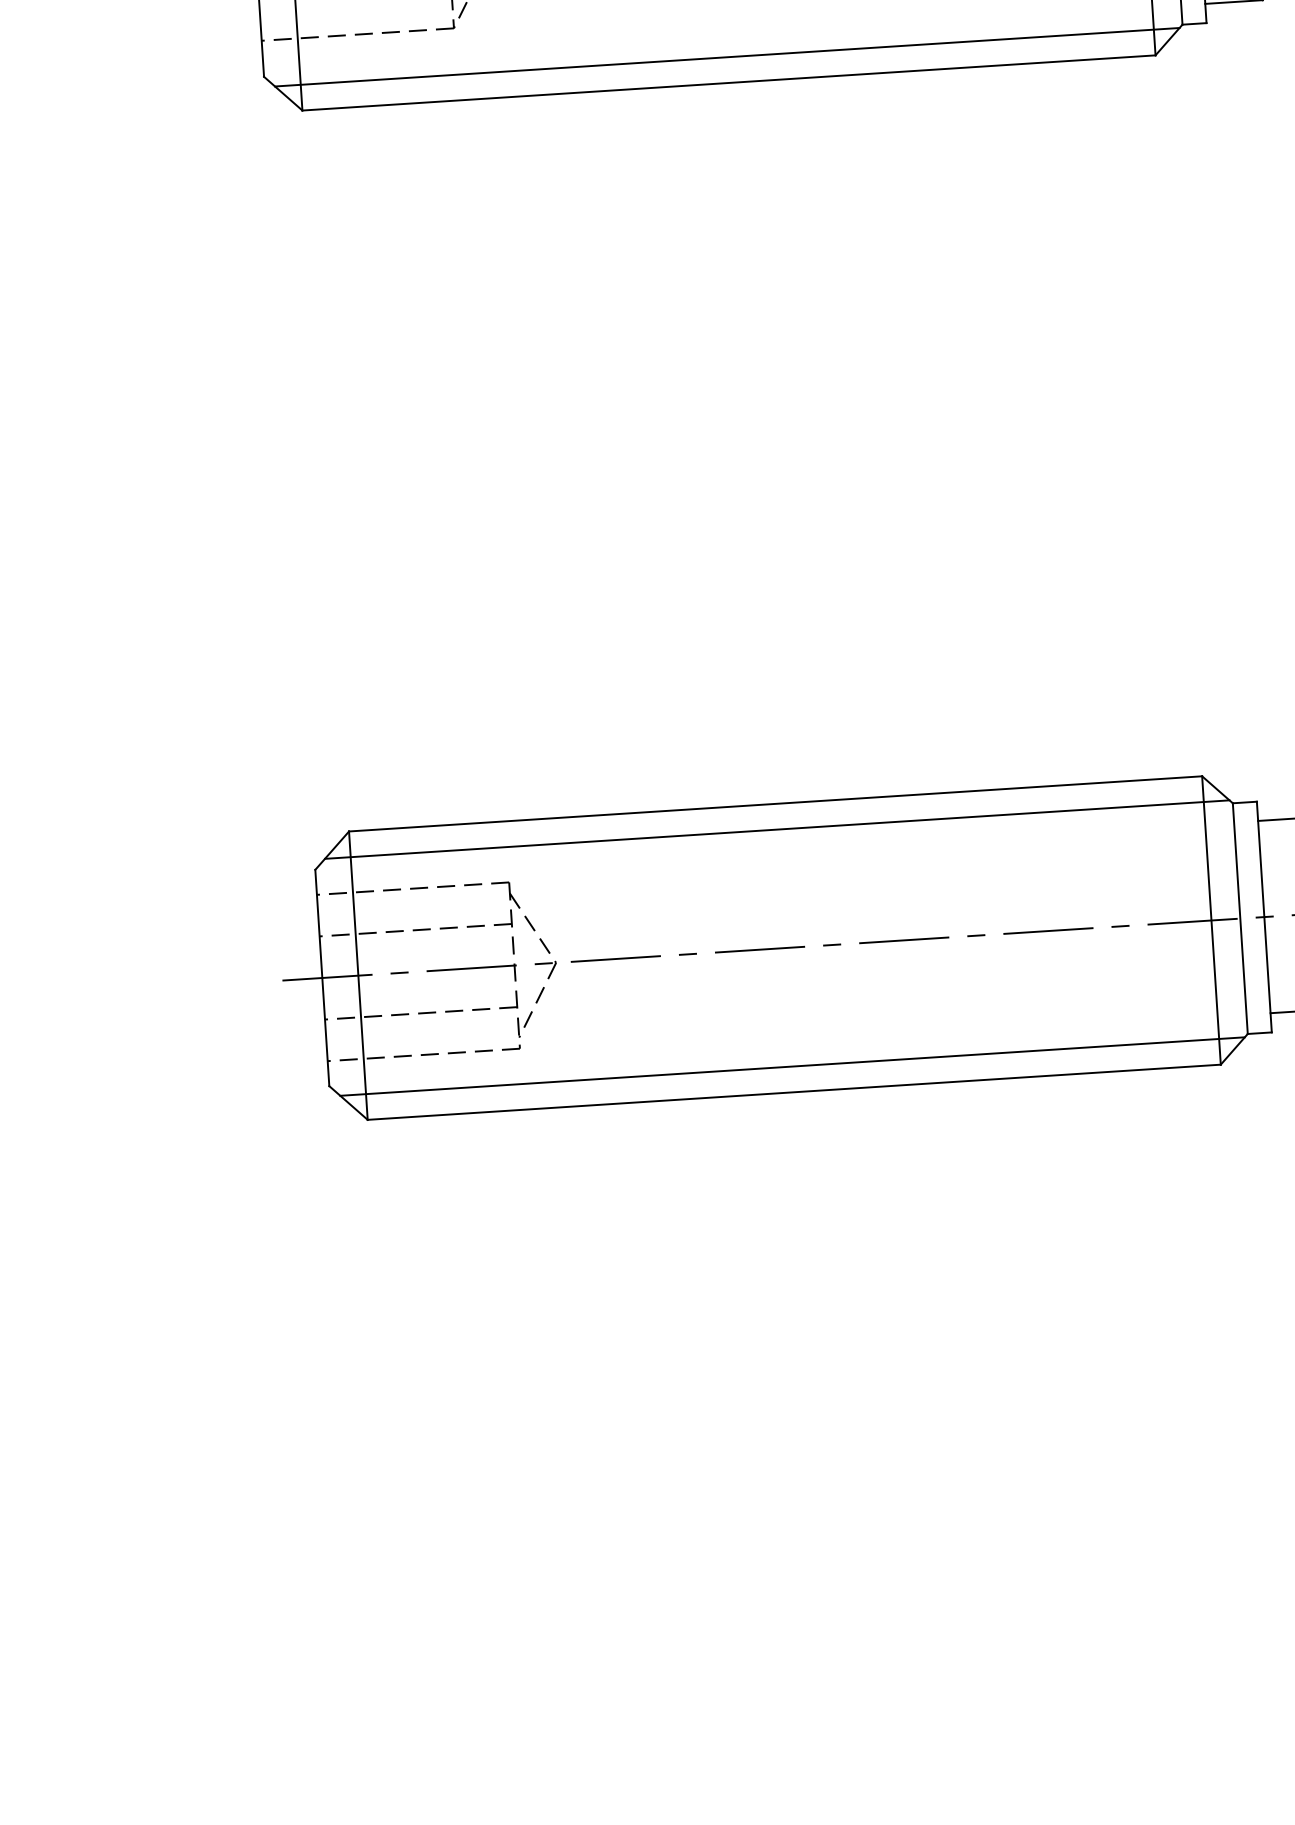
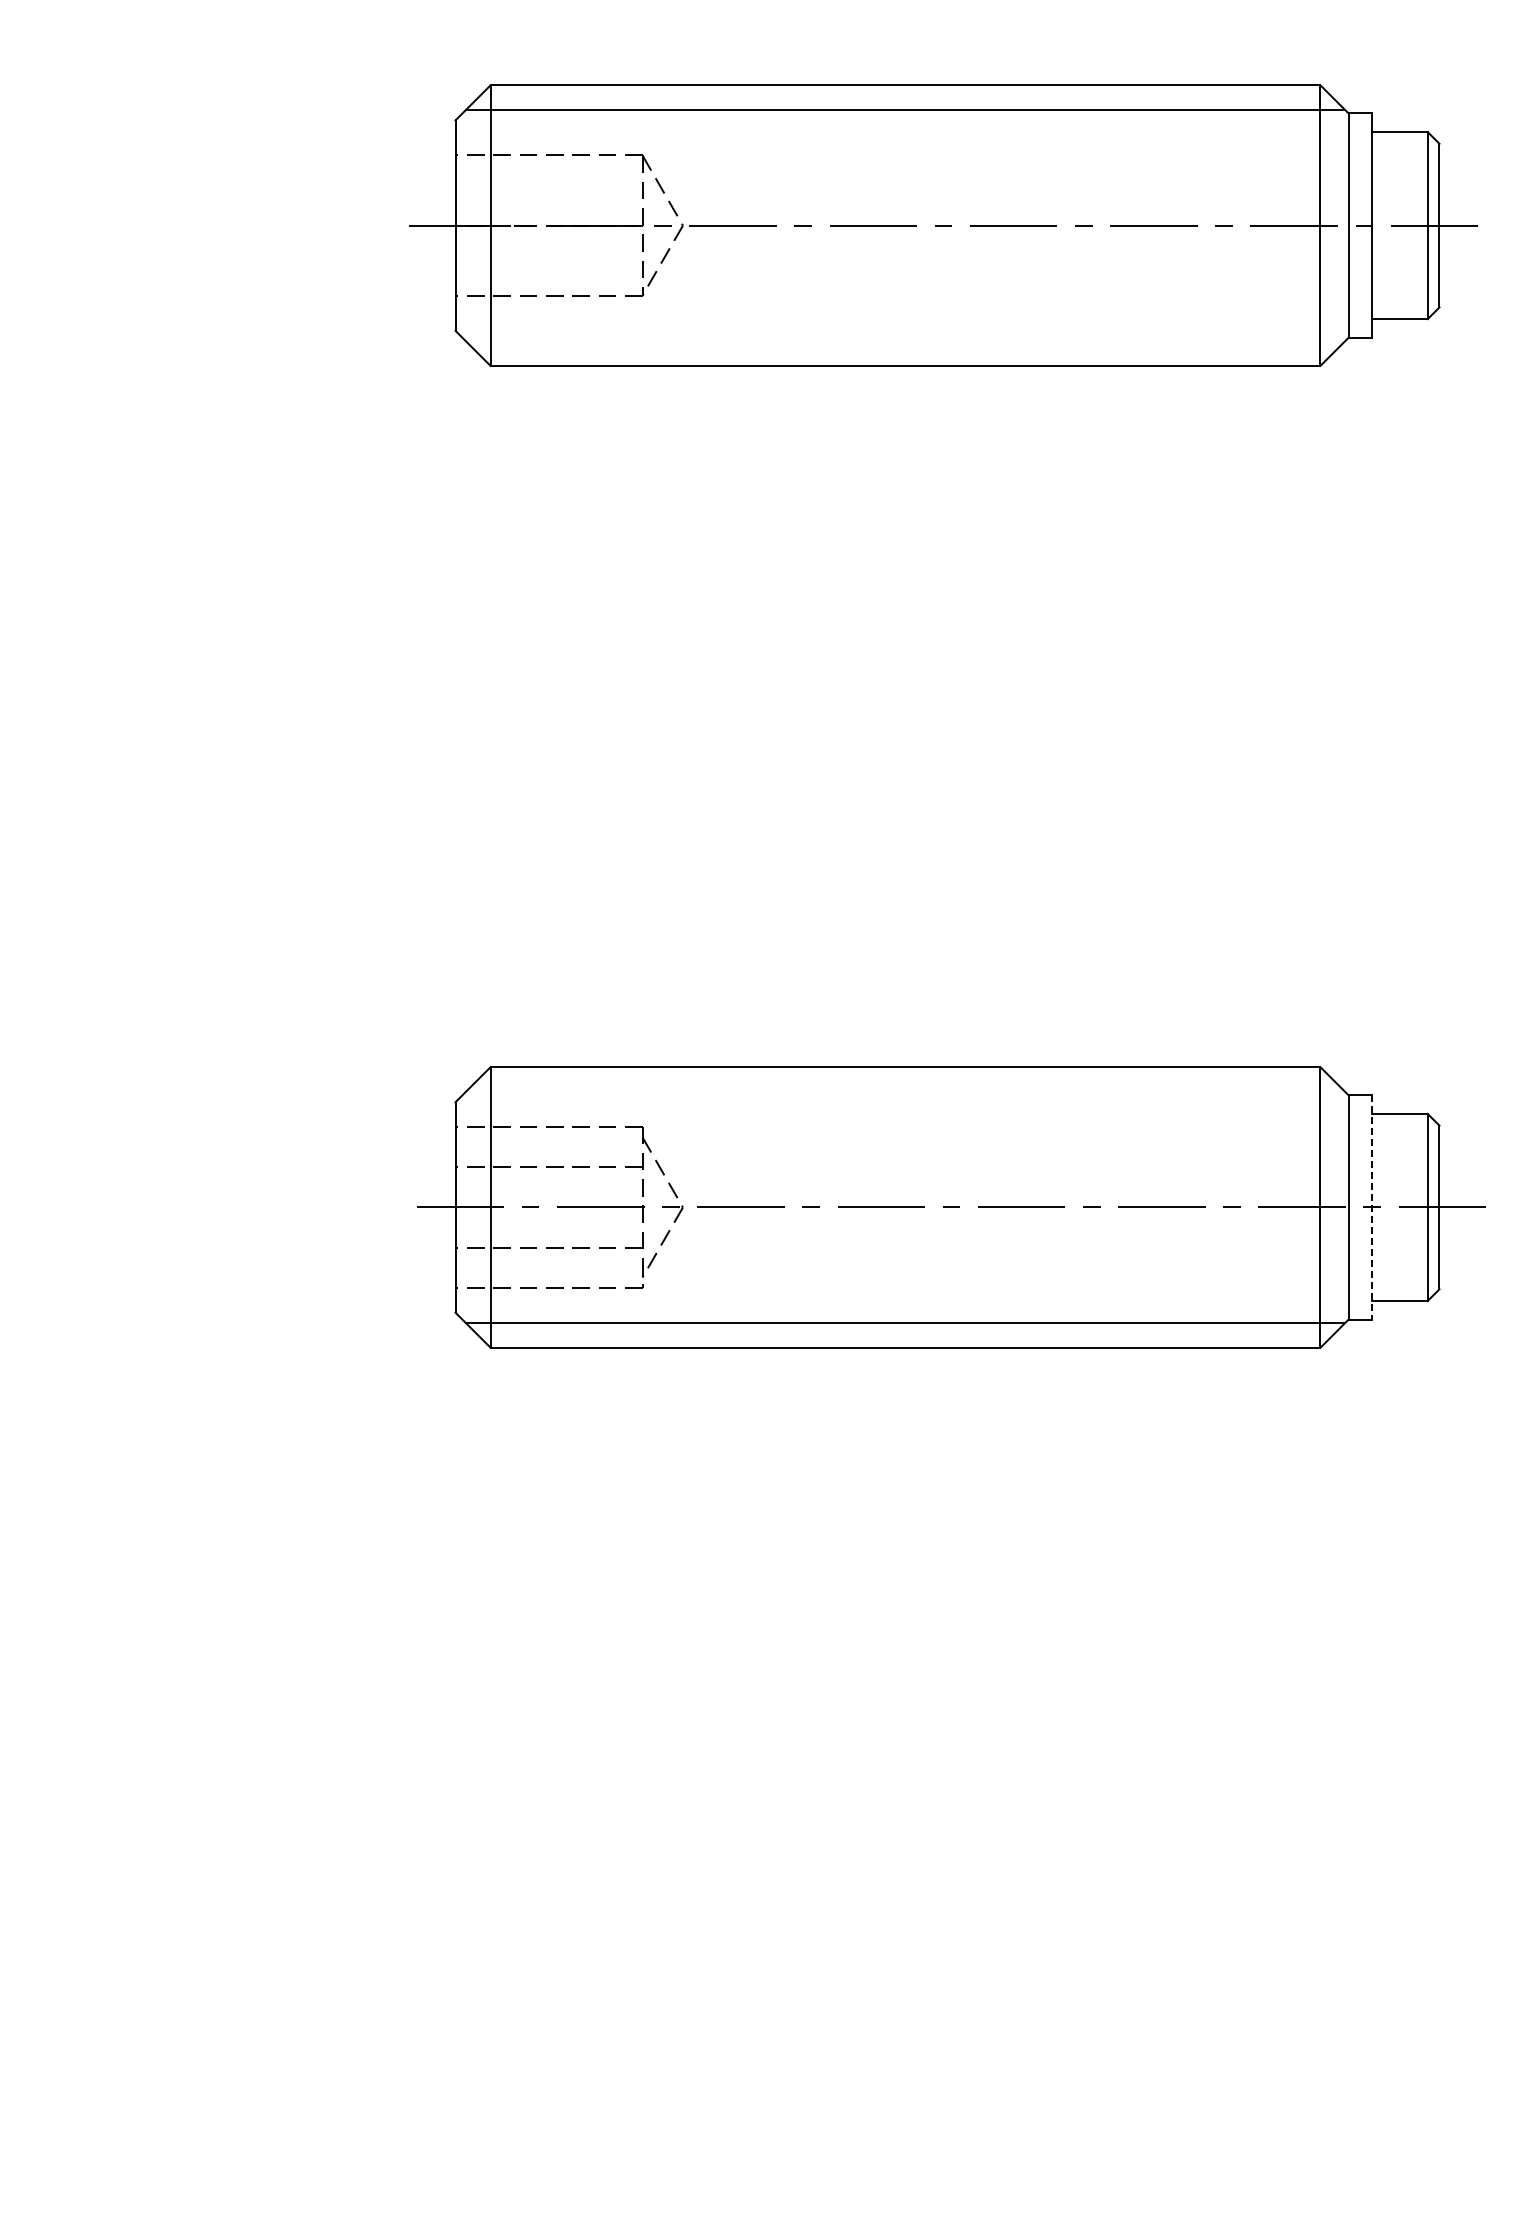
line: (727, 56) -> (905, 340), removed
line: (777, 829) -> (905, 1092), removed
line: (1263, 917) -> (1371, 1207), solid -> dashed

